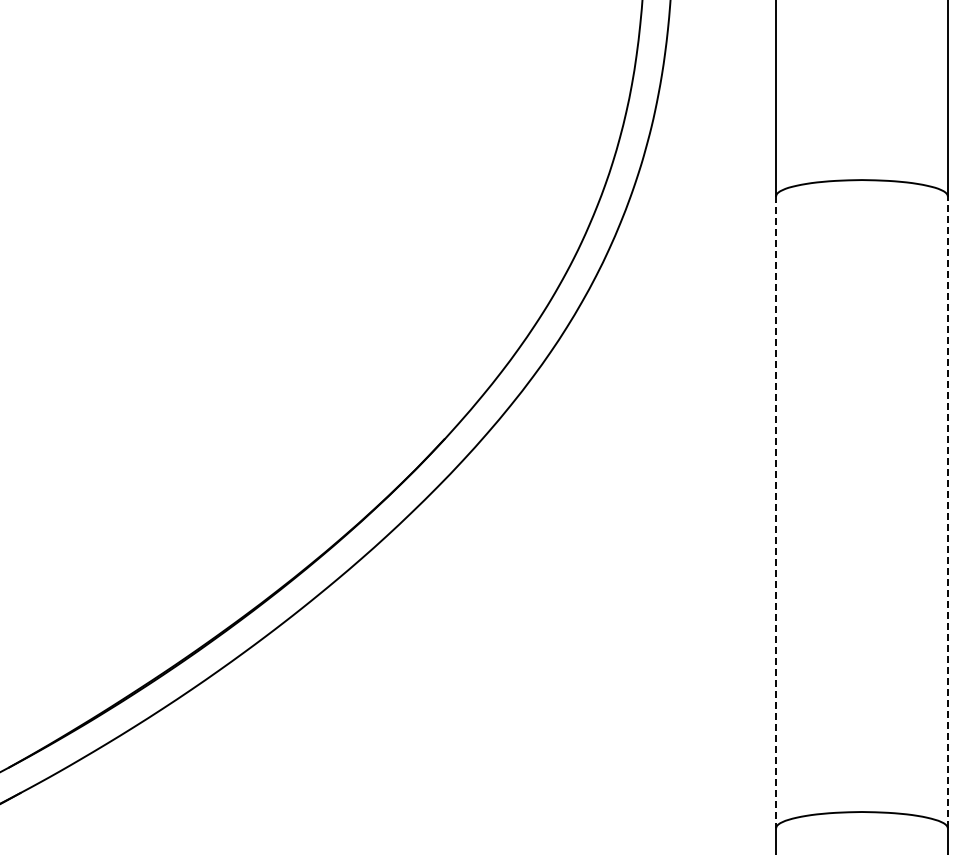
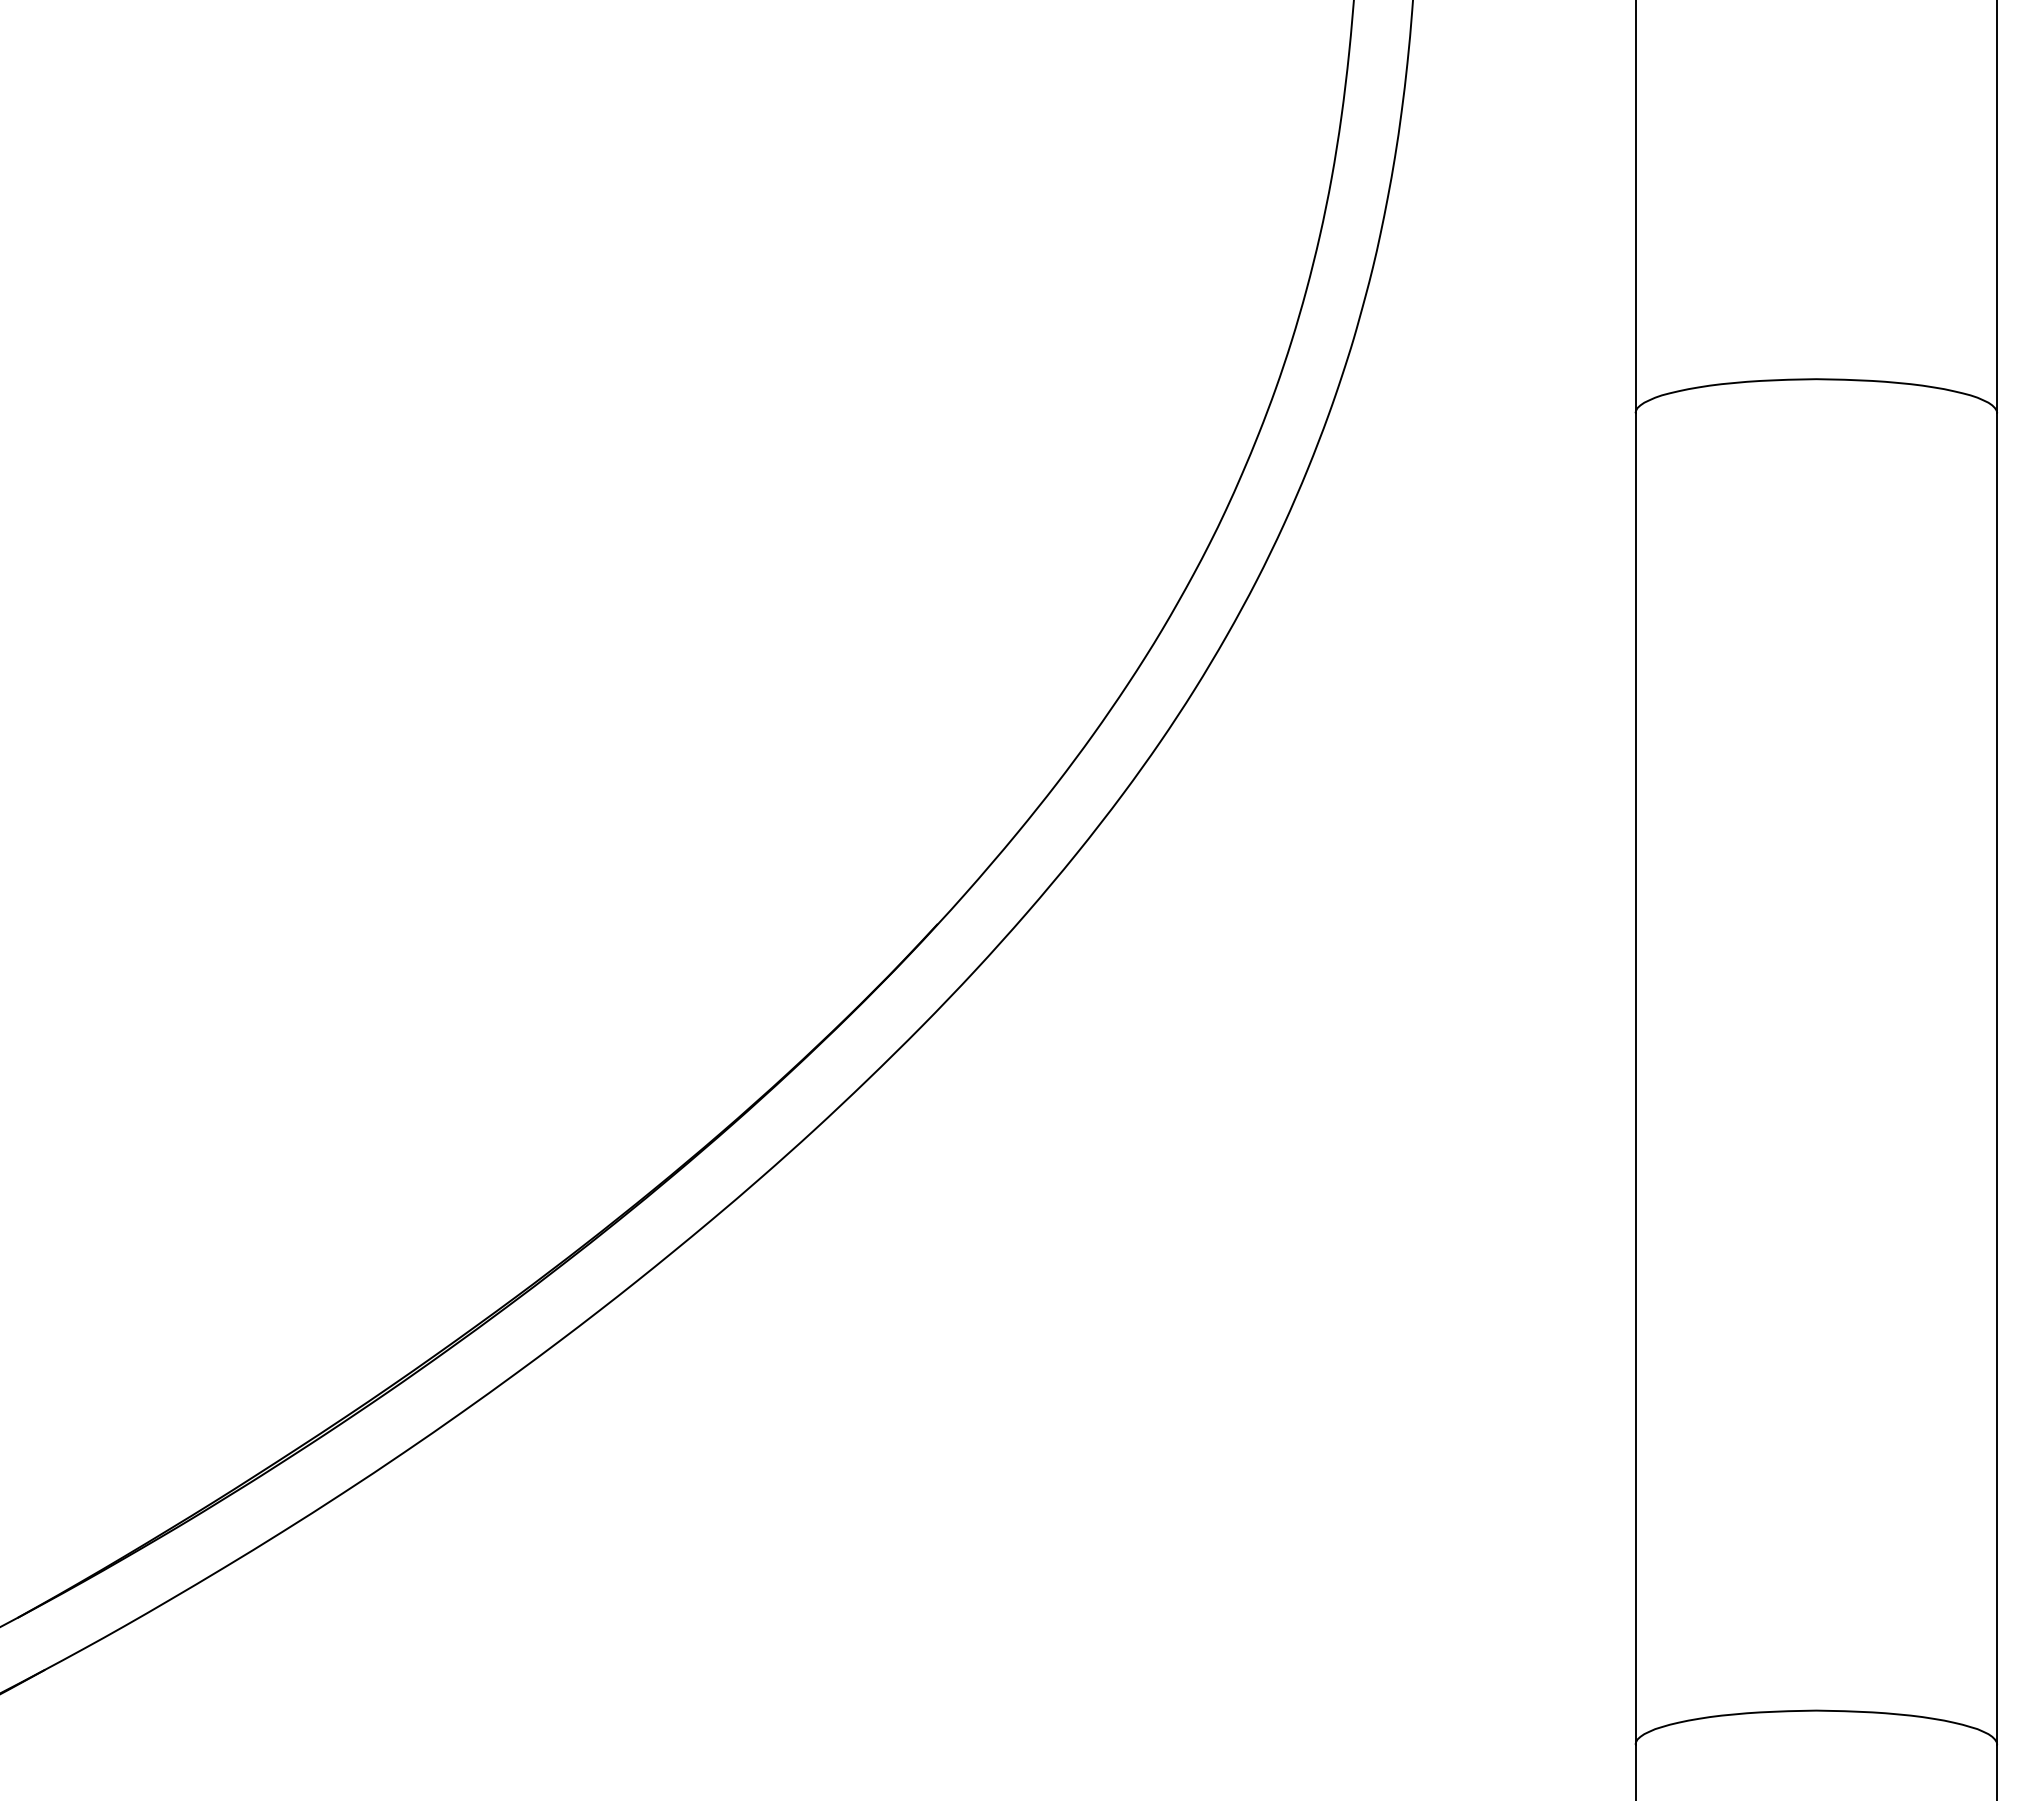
line: (776, 512) -> (1636, 1079), dashed -> solid
line: (947, 512) -> (1996, 1079), dashed -> solid

